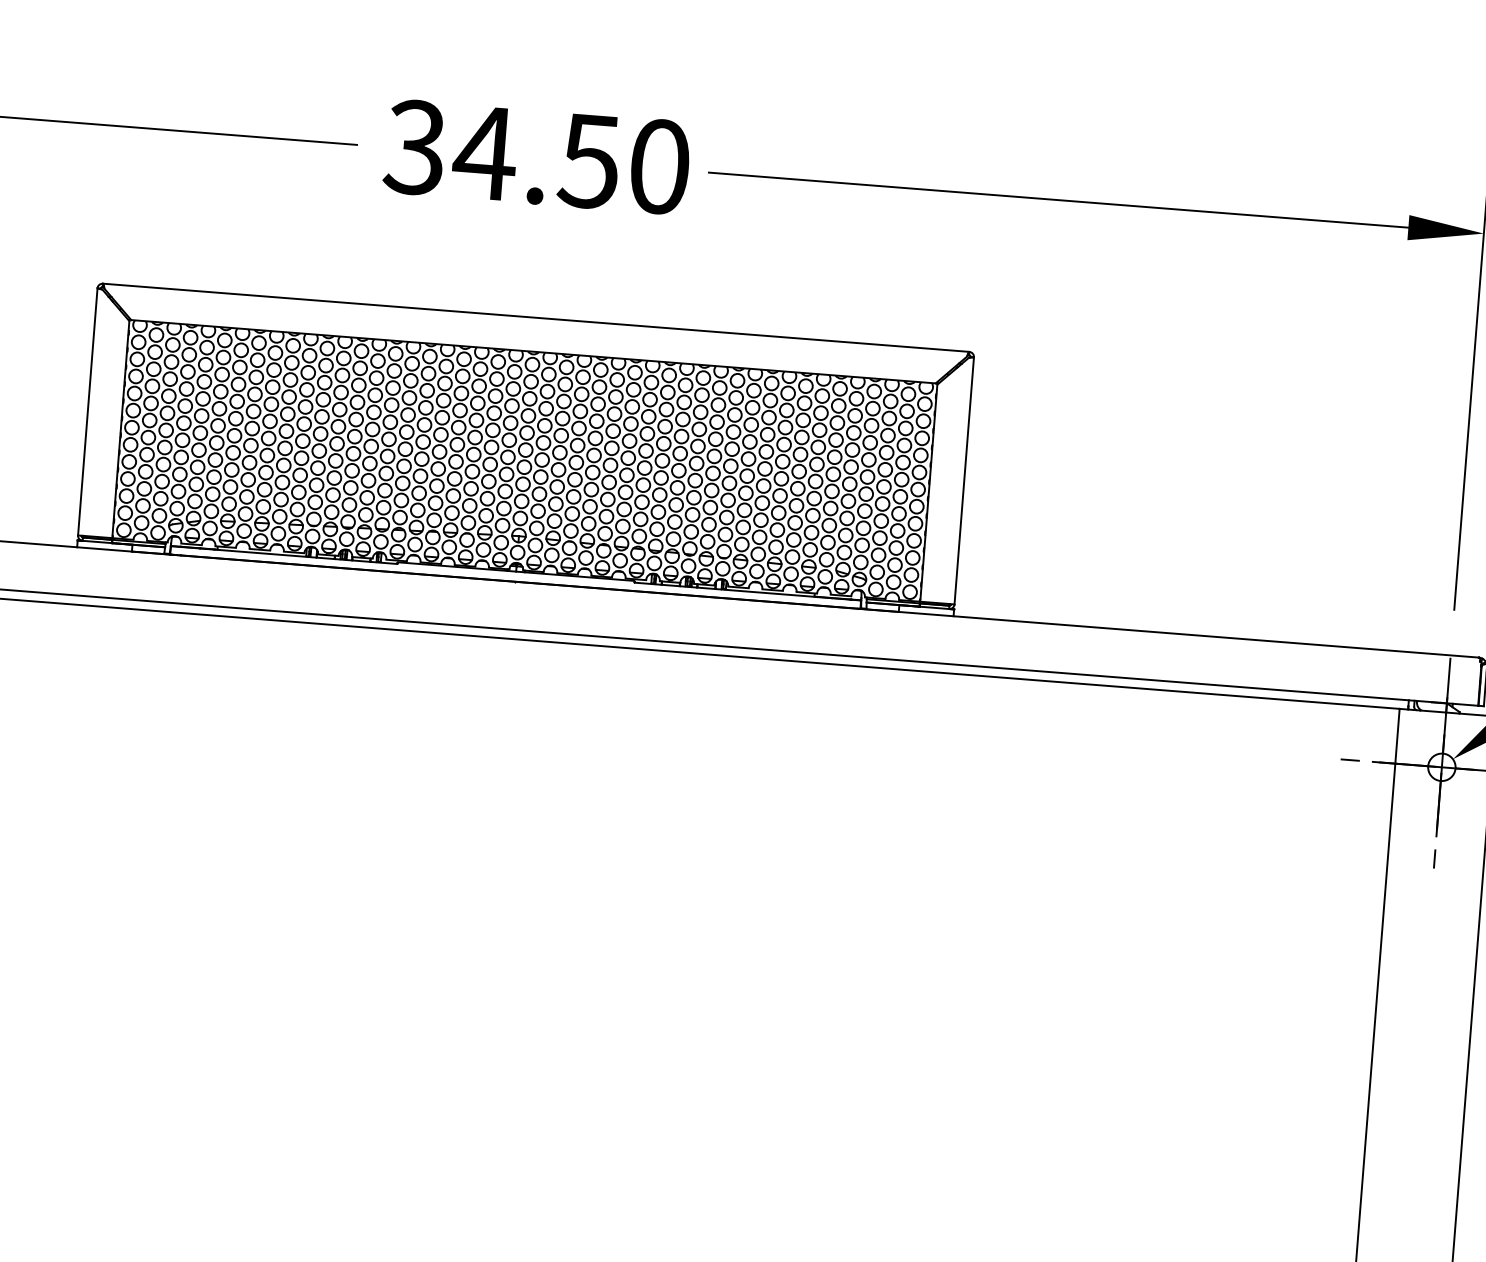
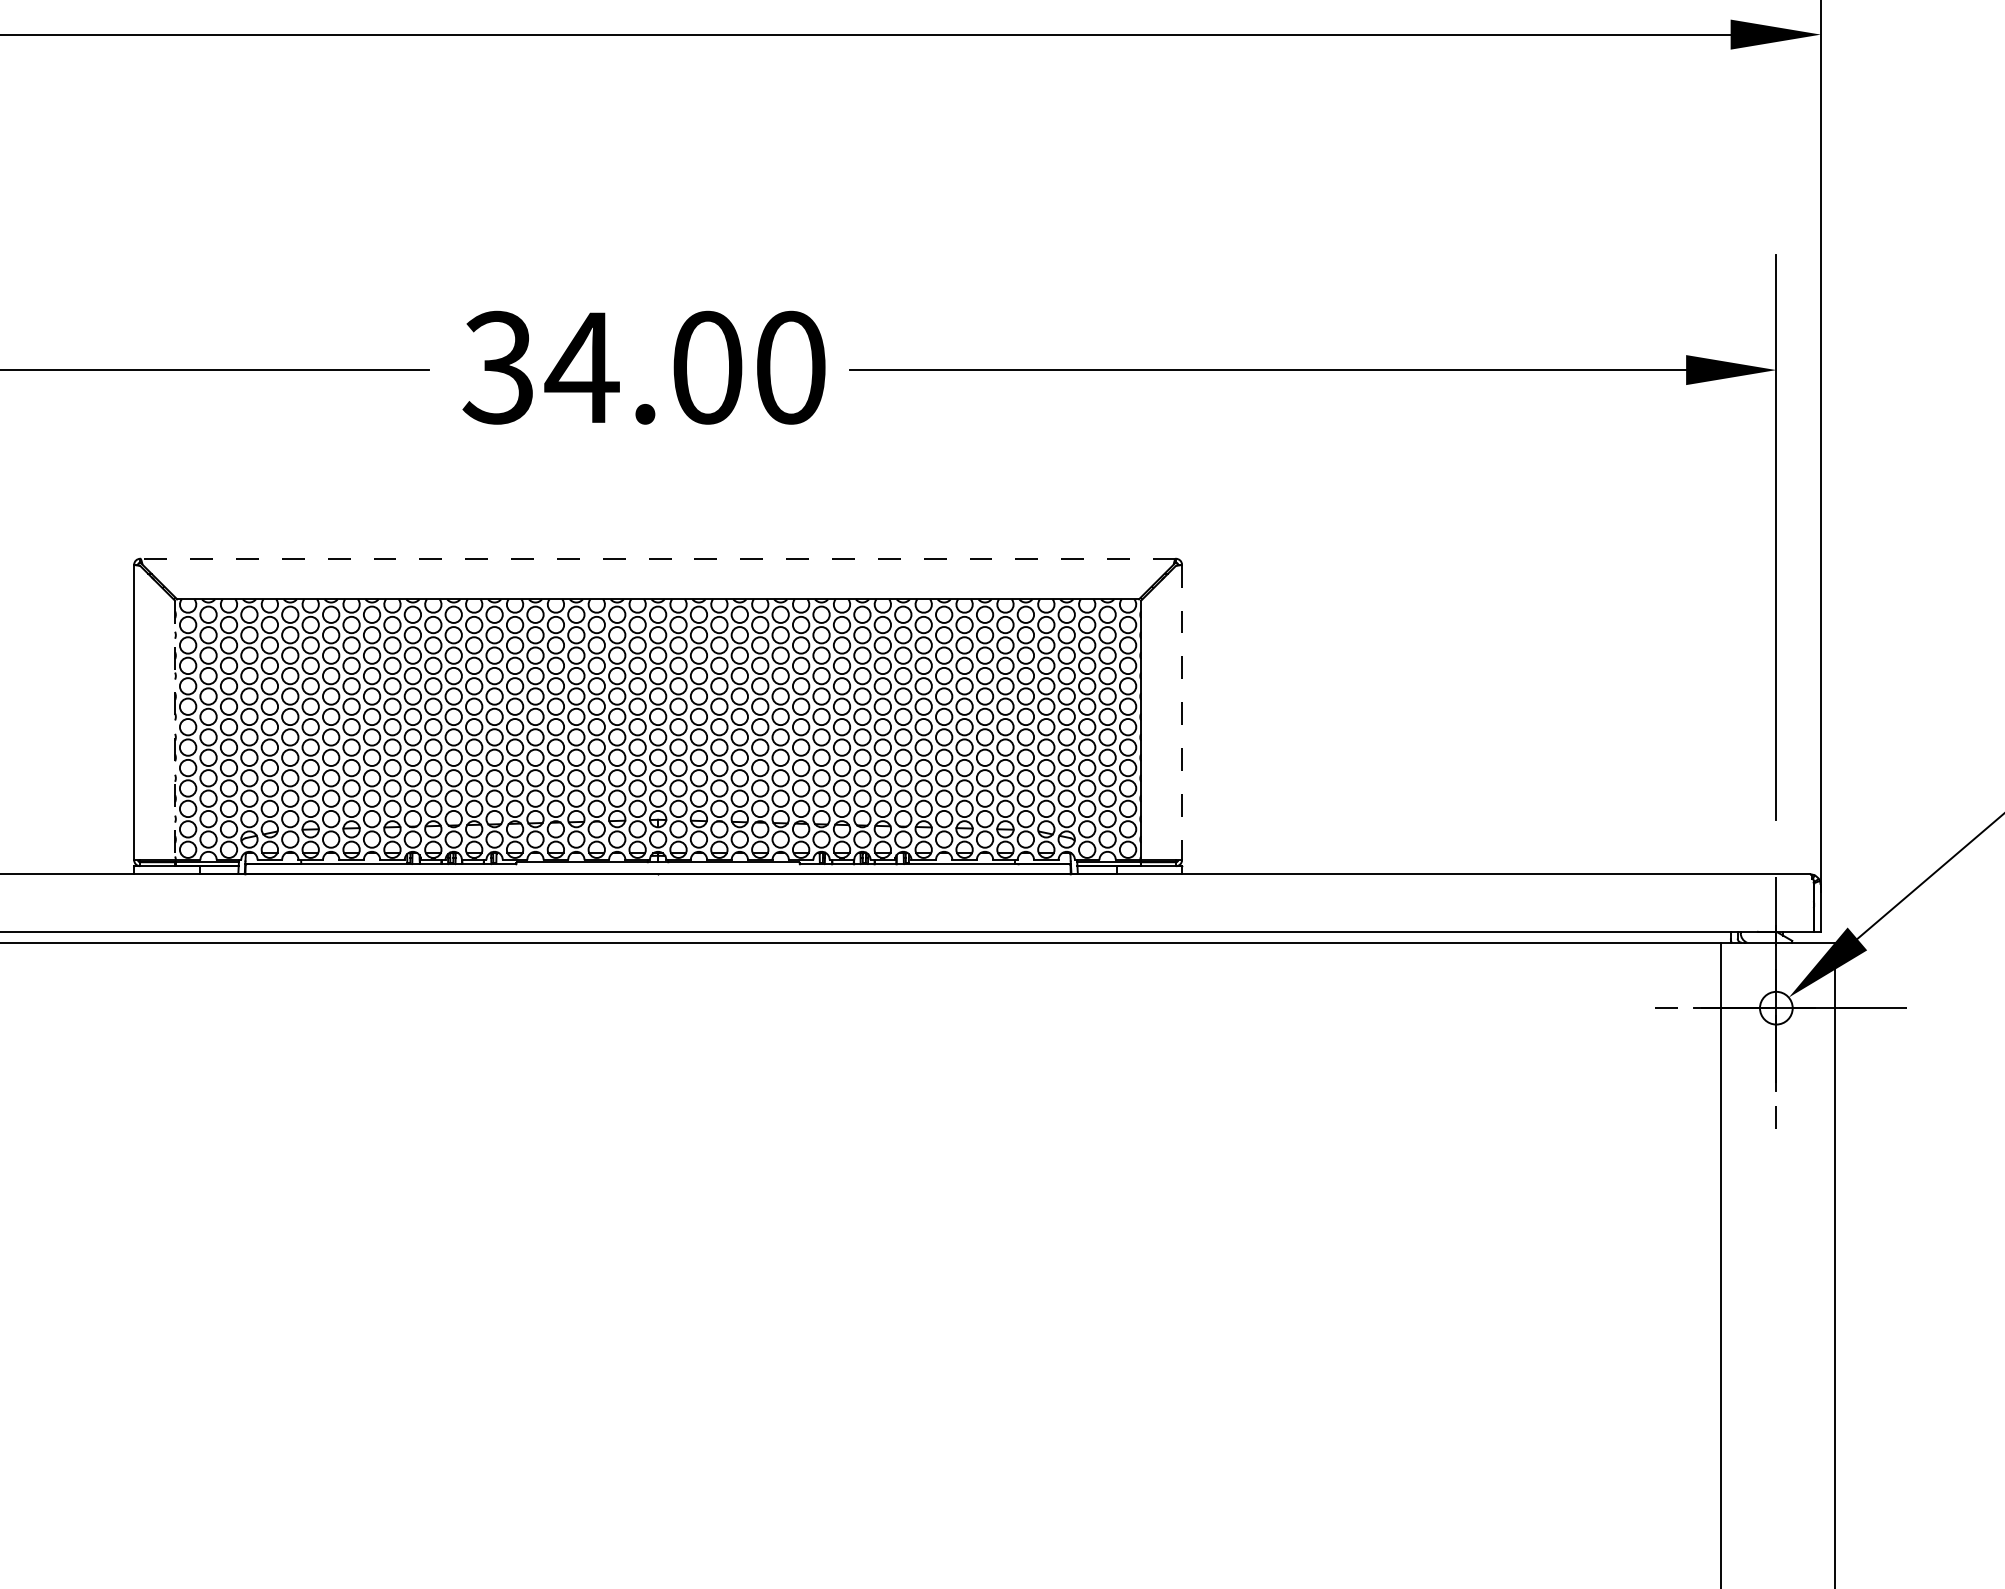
text: (589, 161) -> (706, 367), 34.50 -> 34.00
line: (536, 317) -> (658, 558), solid -> dashed
line: (121, 429) -> (175, 730), solid -> dashed
line: (964, 480) -> (1182, 712), solid -> dashed

